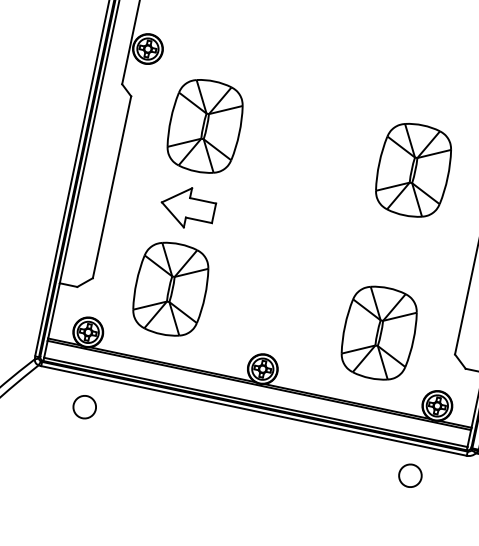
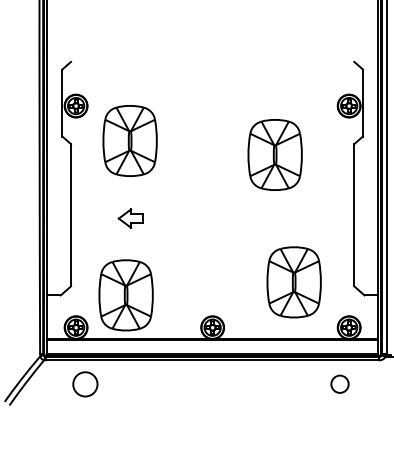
part: (204, 125) -> (129, 140), moved
part: (412, 169) -> (274, 154), moved
part: (187, 207) -> (130, 218), size x0.6
part: (169, 289) -> (125, 295), moved
circle: (83, 405) -> (84, 383), size x1.4

